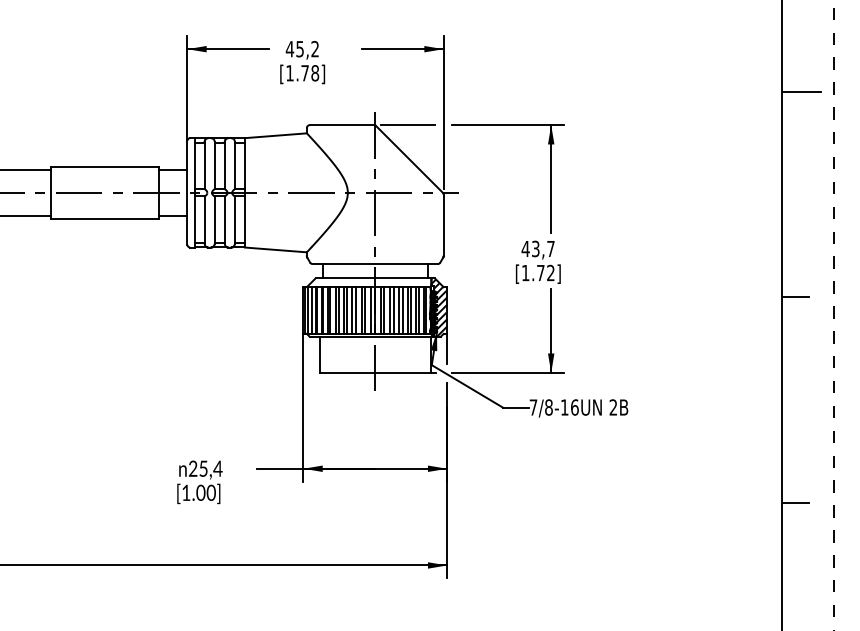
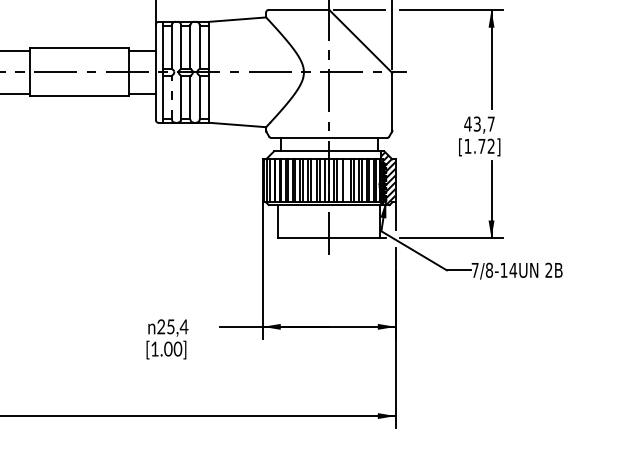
line: (204, 220) -> (171, 97), solid -> dashed
line: (393, 310) -> (346, 180), removed
text: (574, 407) -> (513, 270), 7/8-16UN -> 7/8-14UN

